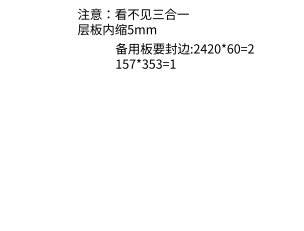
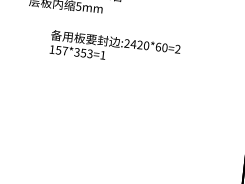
text: (184, 55) -> (114, 48), moved

